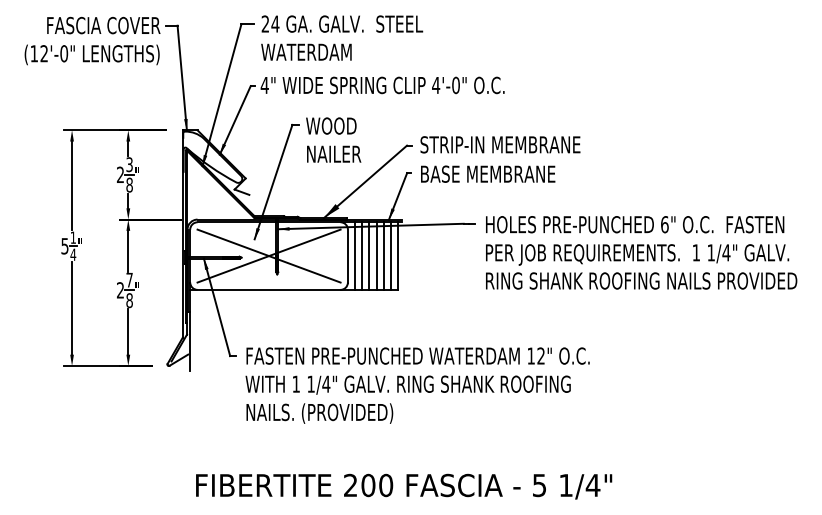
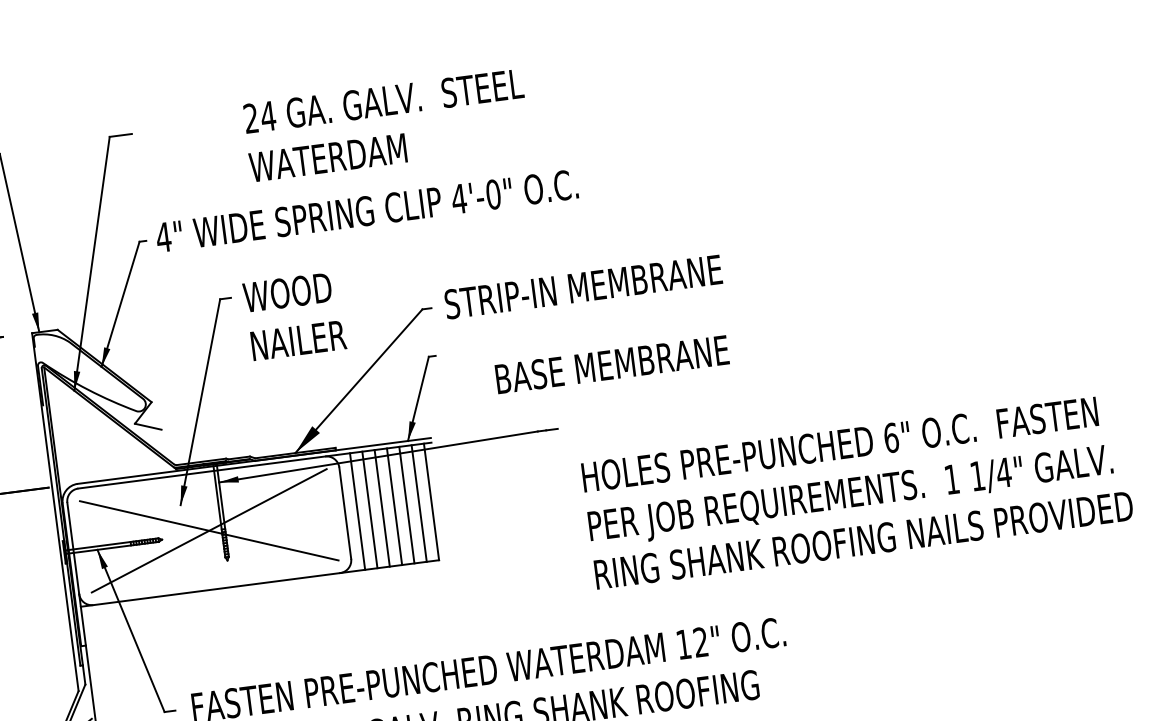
text: (342, 37) -> (386, 124), moved
text: (488, 173) -> (612, 363), moved
text: (641, 252) -> (857, 491), moved

